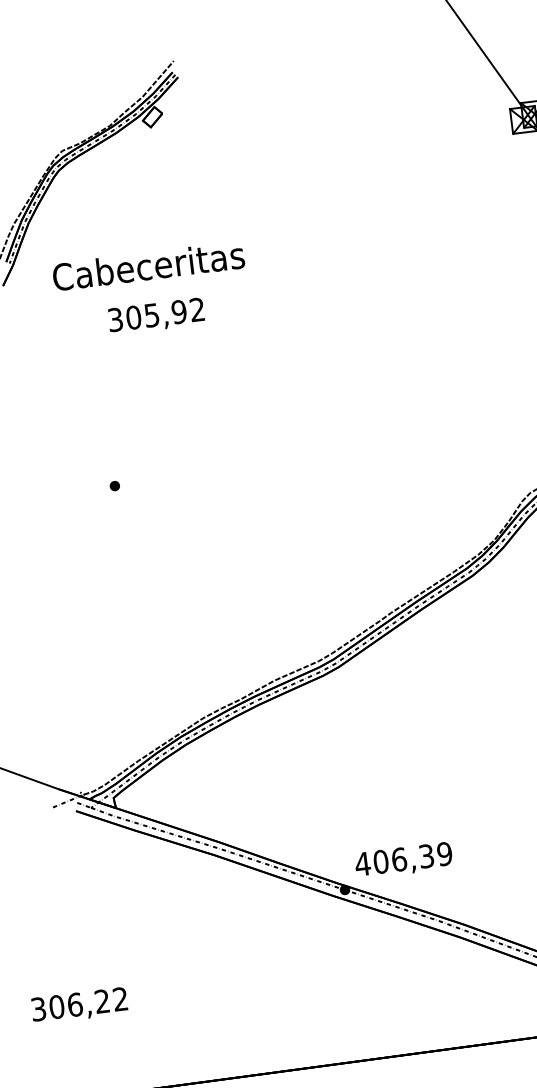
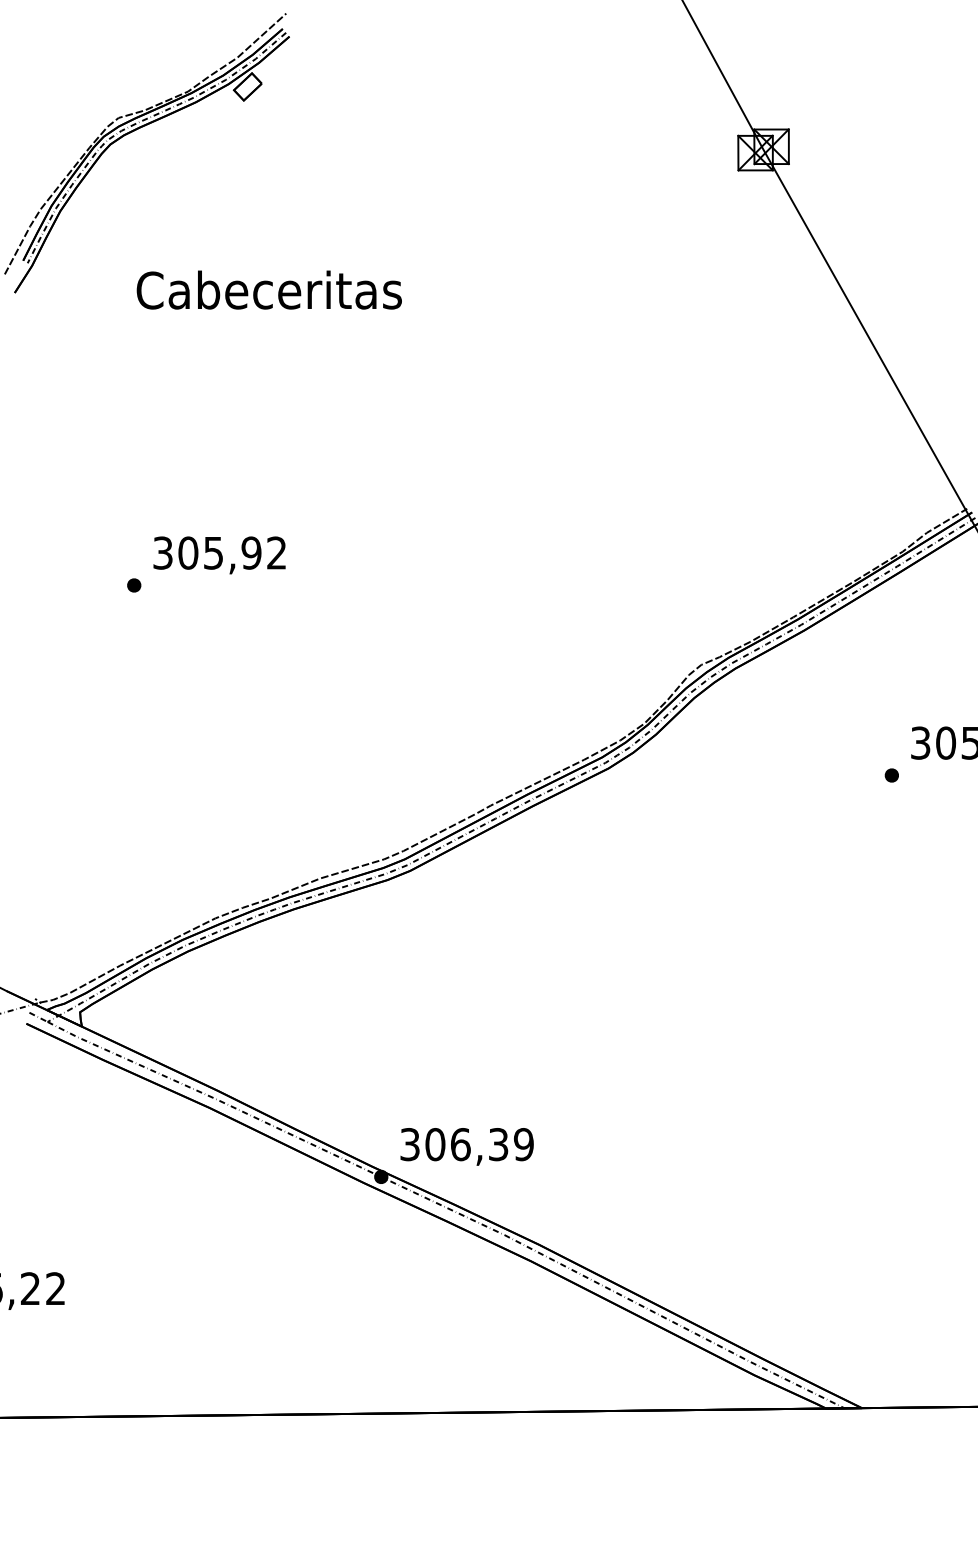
text: (147, 265) -> (268, 289), moved
text: (156, 316) -> (219, 555), moved
text: (362, 864) -> (409, 1144), 406,39 -> 306,39

